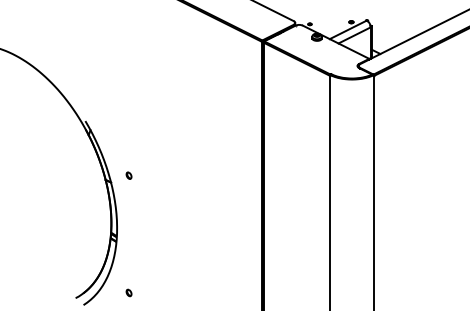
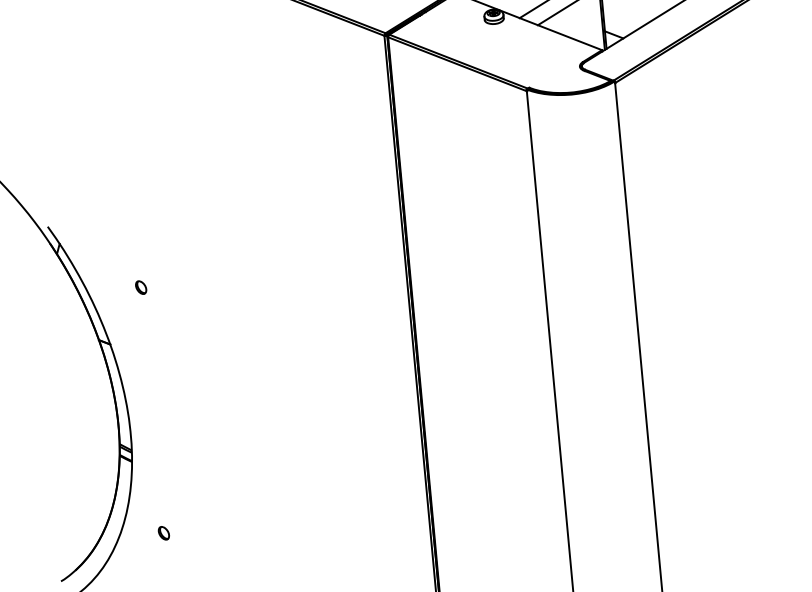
part: (128, 175) -> (140, 287), moved
part: (128, 292) -> (162, 532), moved

